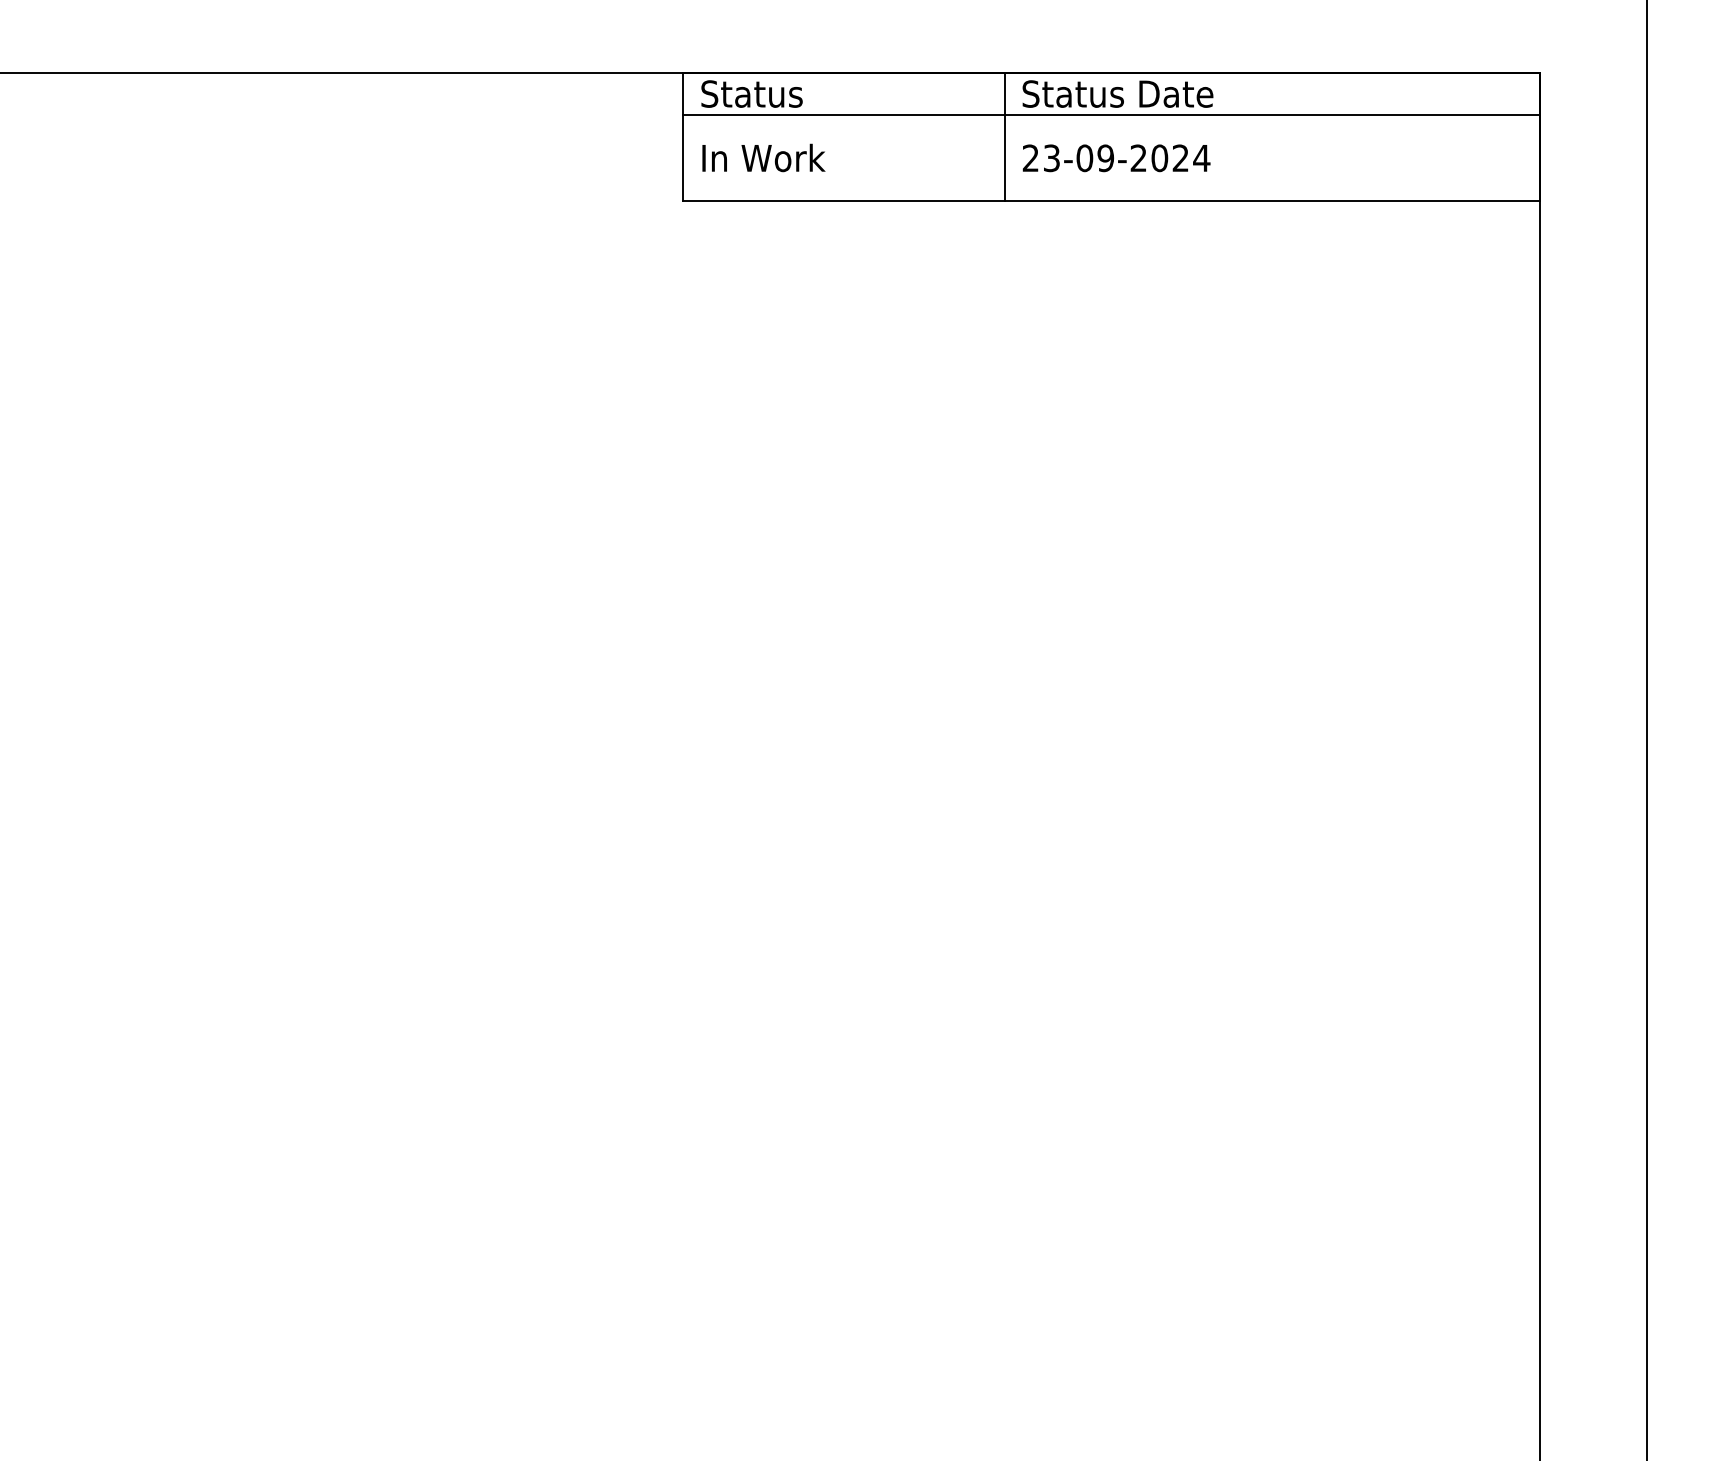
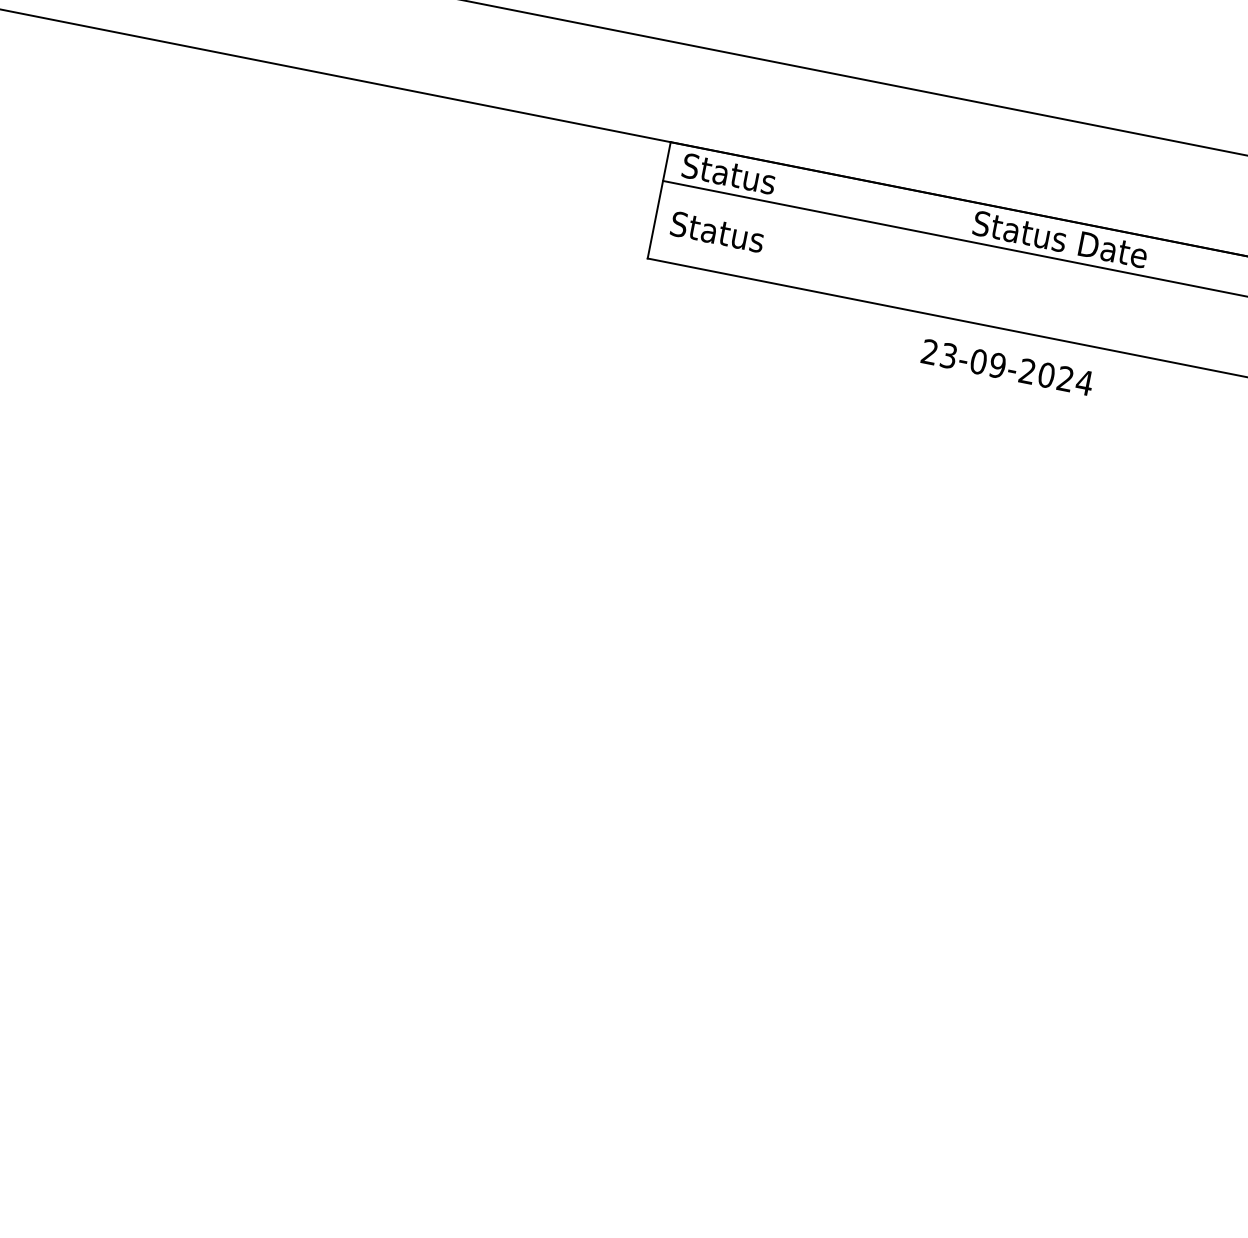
line: (1004, 136) -> (950, 257), removed
text: (763, 157) -> (728, 233), In Work -> Status
text: (1116, 158) -> (1007, 367), moved

